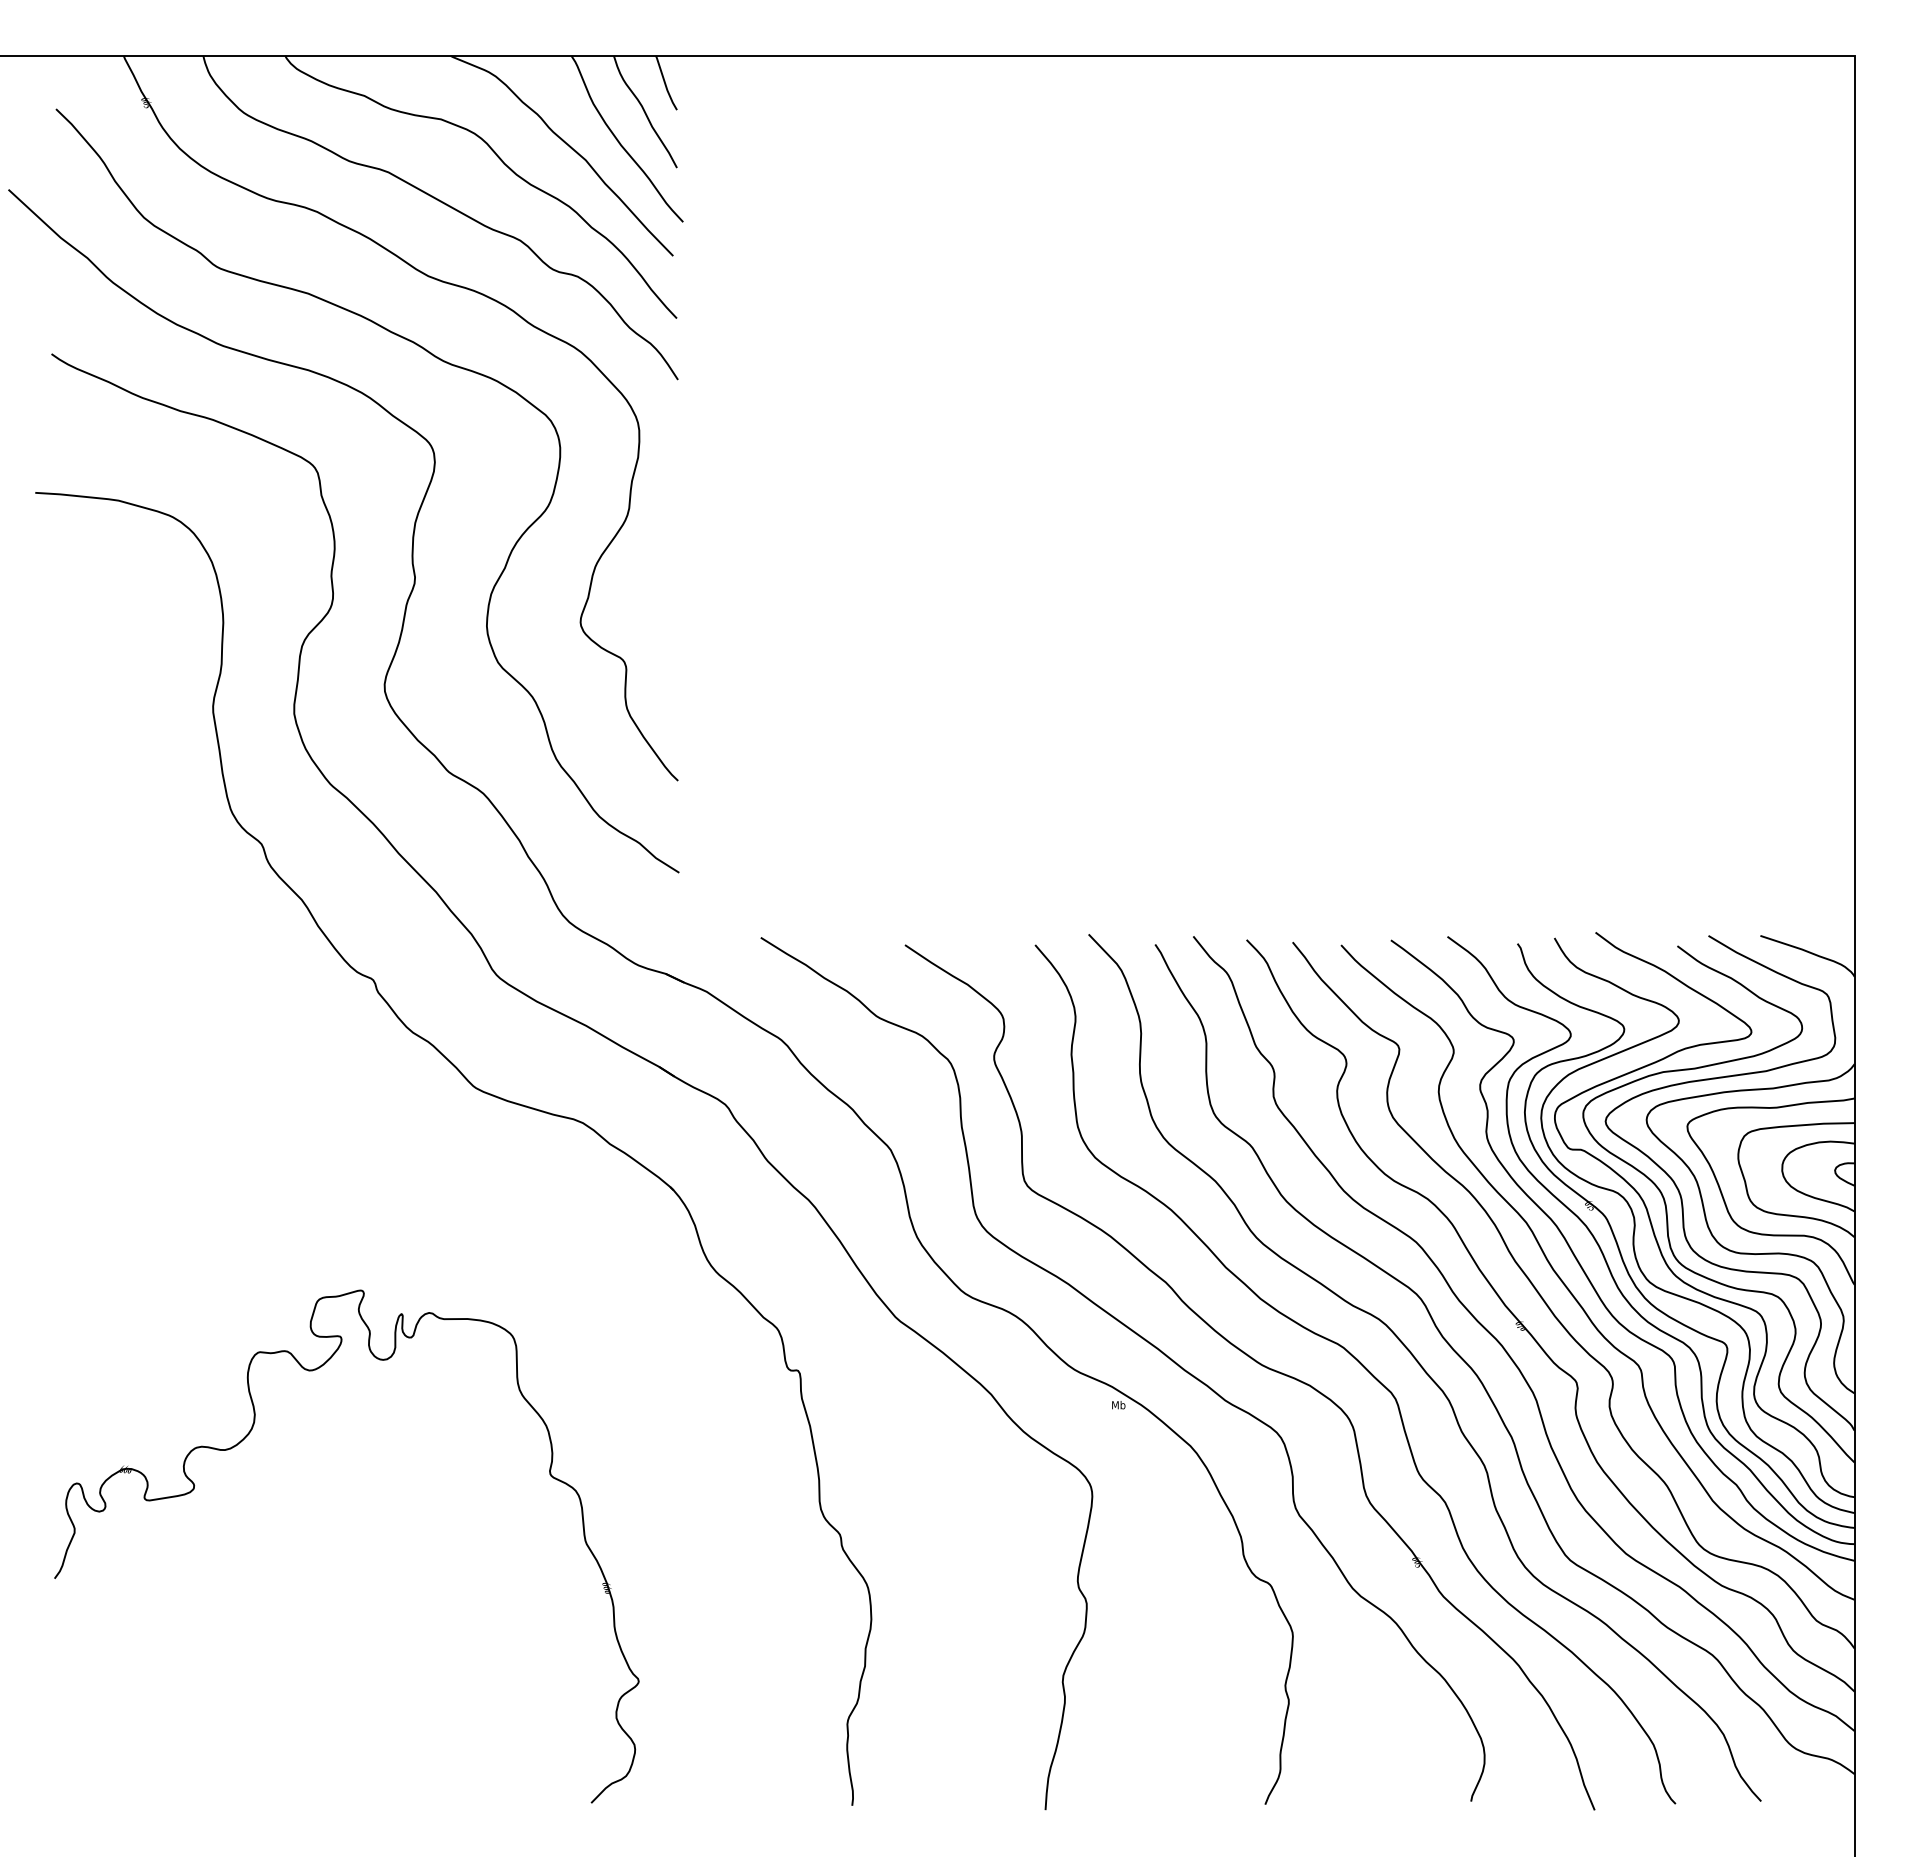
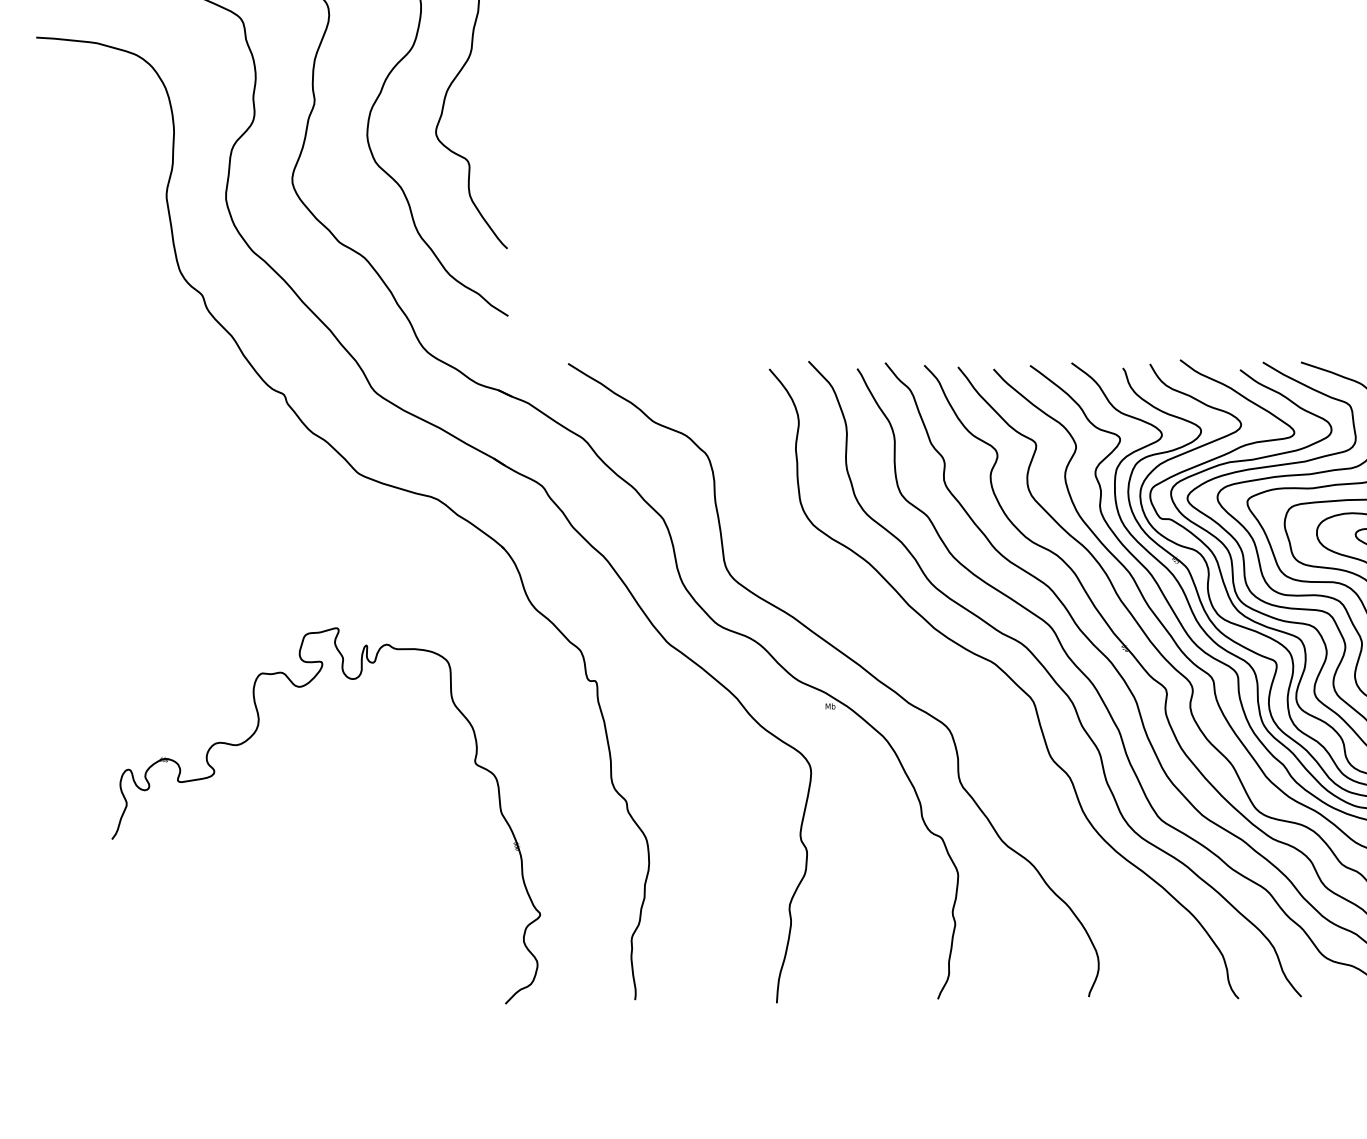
part: (1257, 1363) -> (932, 675), removed
part: (242, 1441) -> (249, 738), moved

